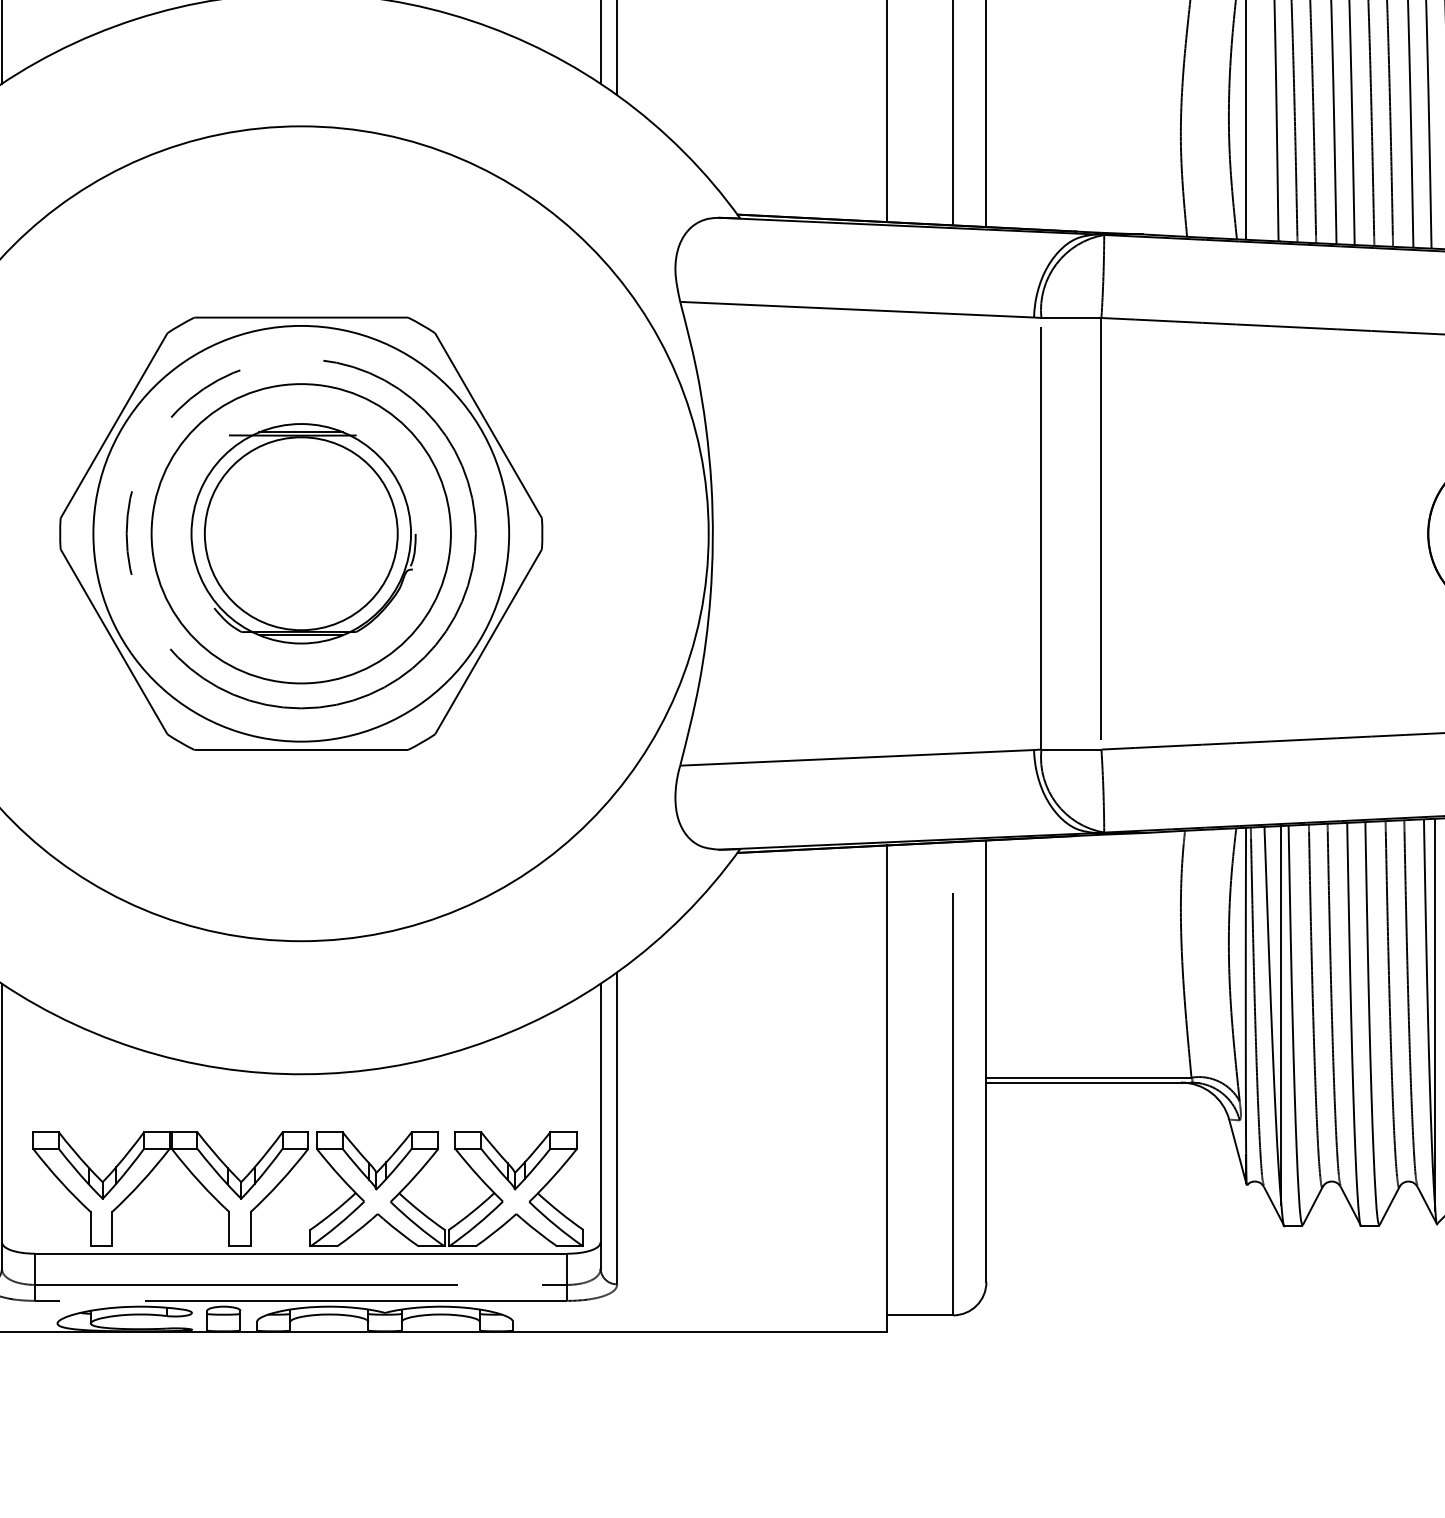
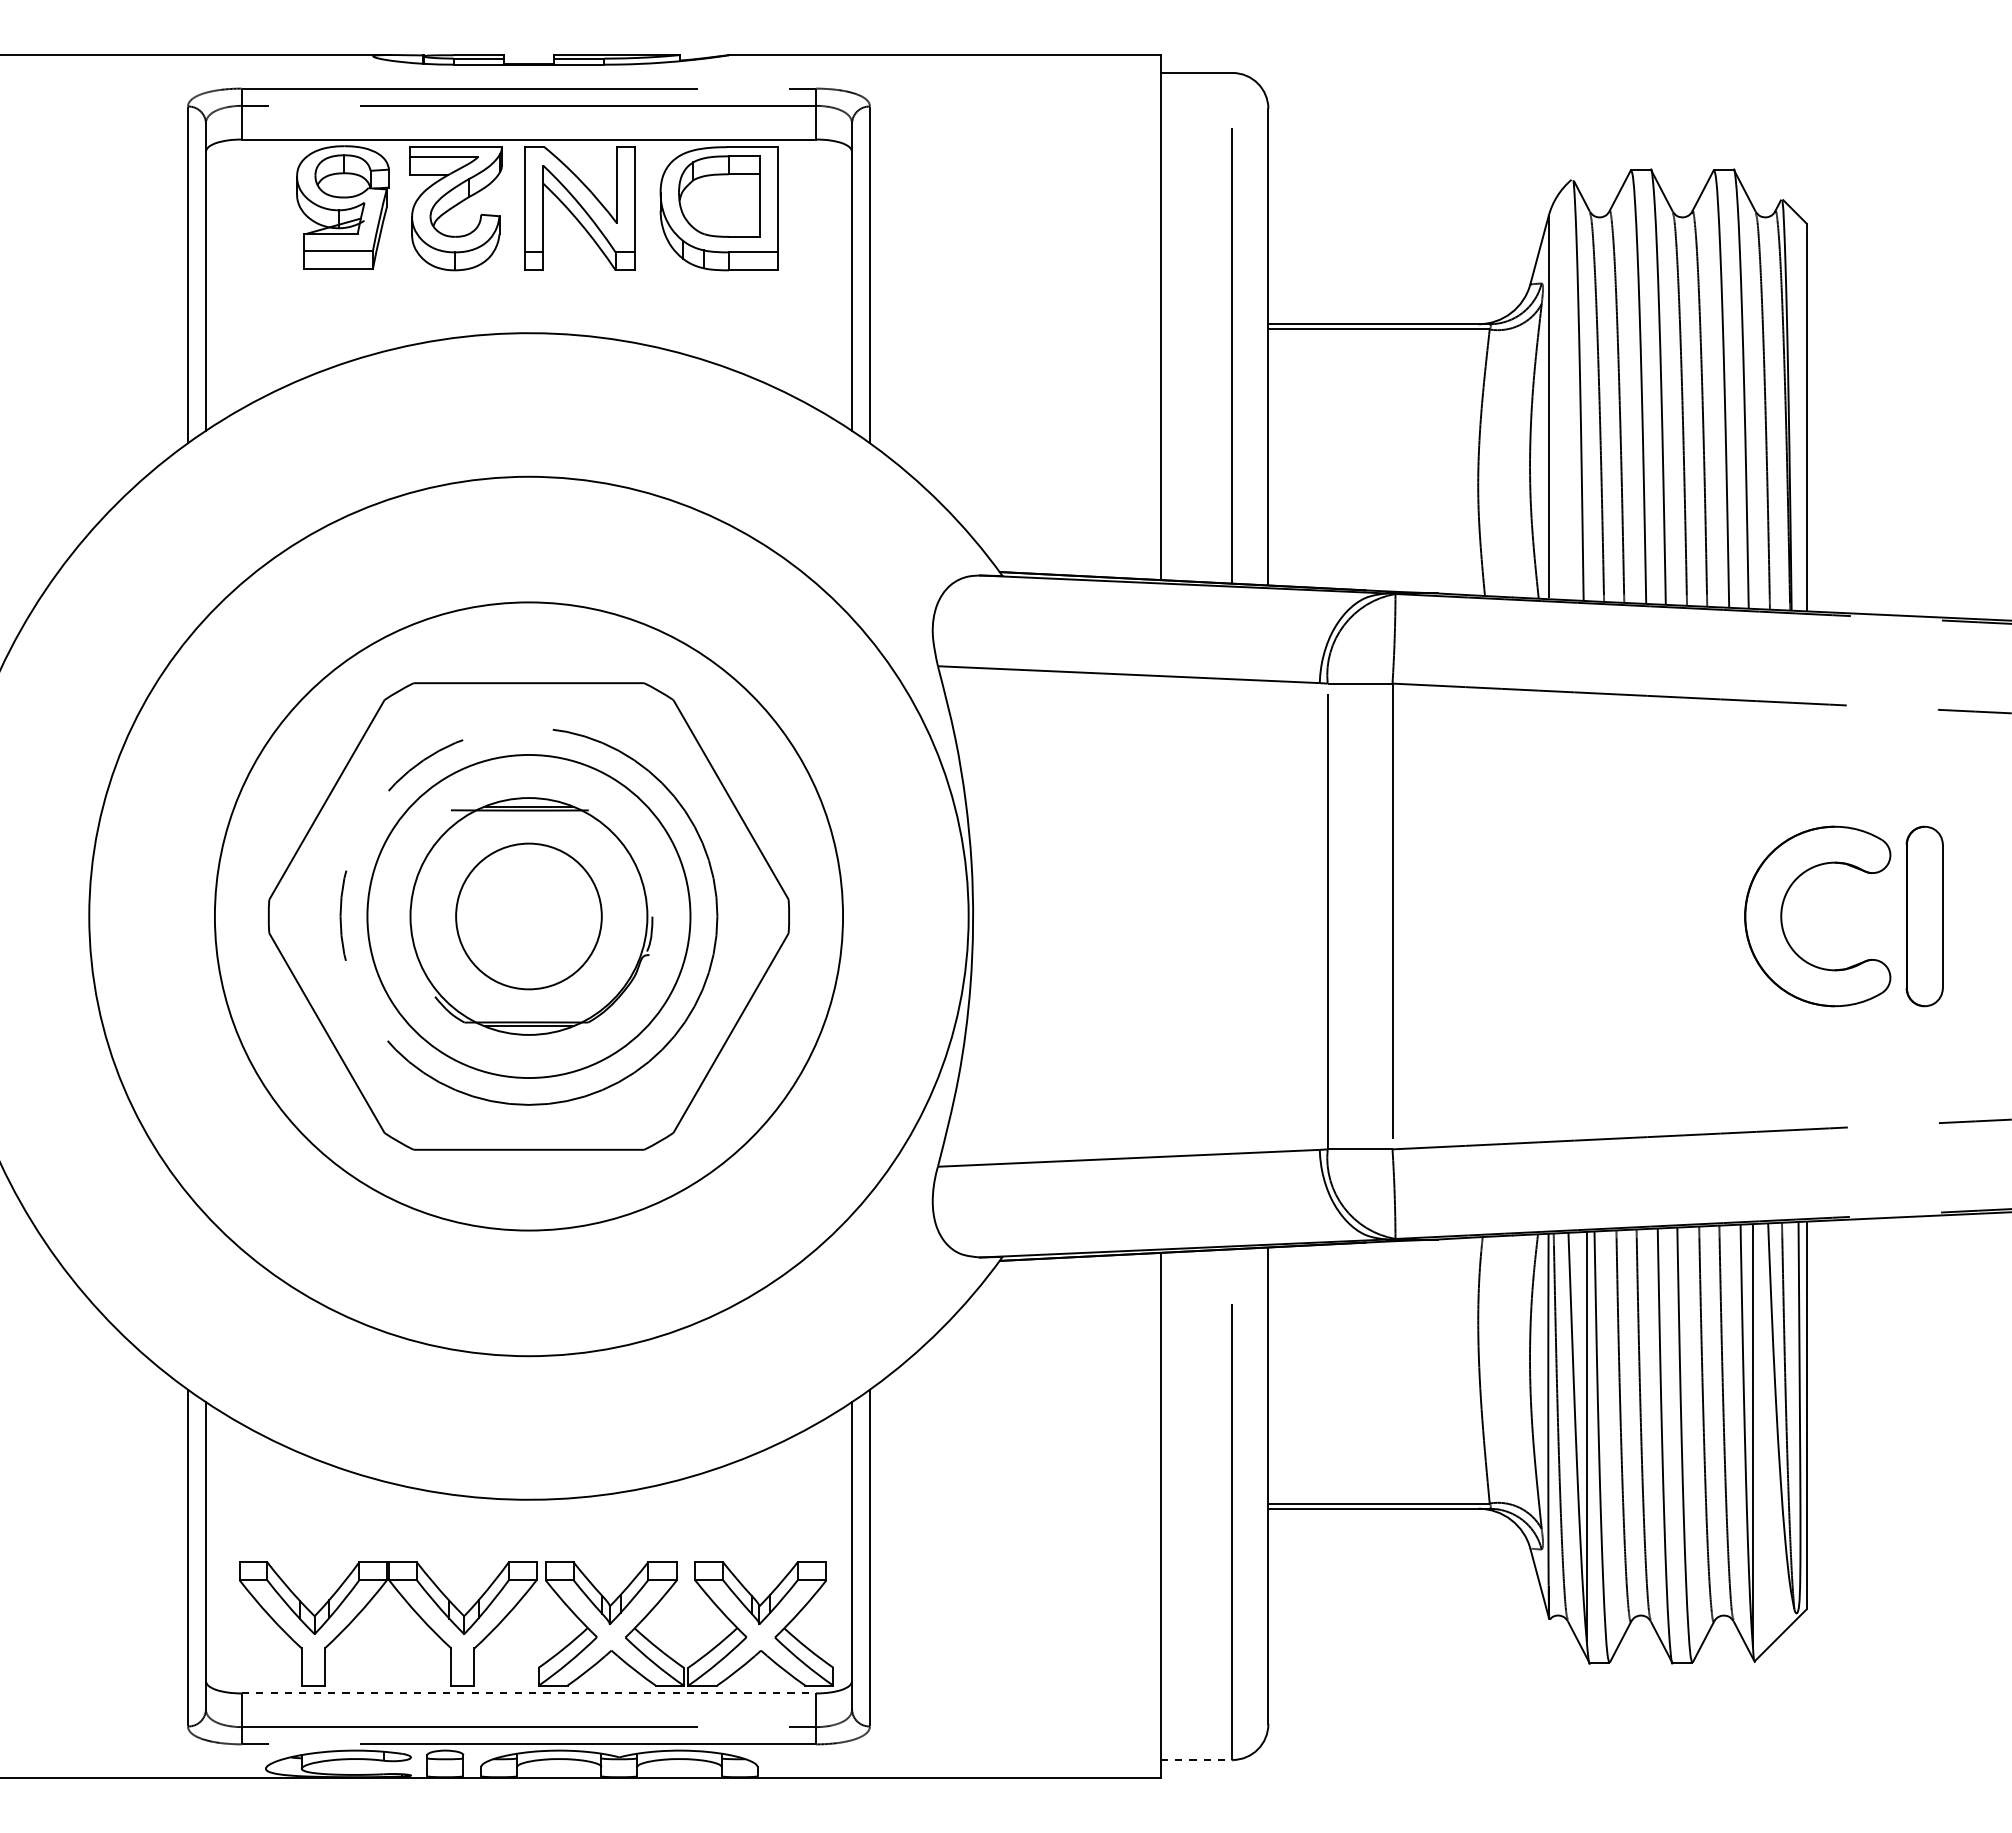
circle: (300, 533) -> (528, 916), size x0.7
circle: (300, 533) -> (528, 916), size x1.4
line: (301, 1253) -> (529, 1693), solid -> dashed
line: (919, 1315) -> (1196, 1760), solid -> dashed

